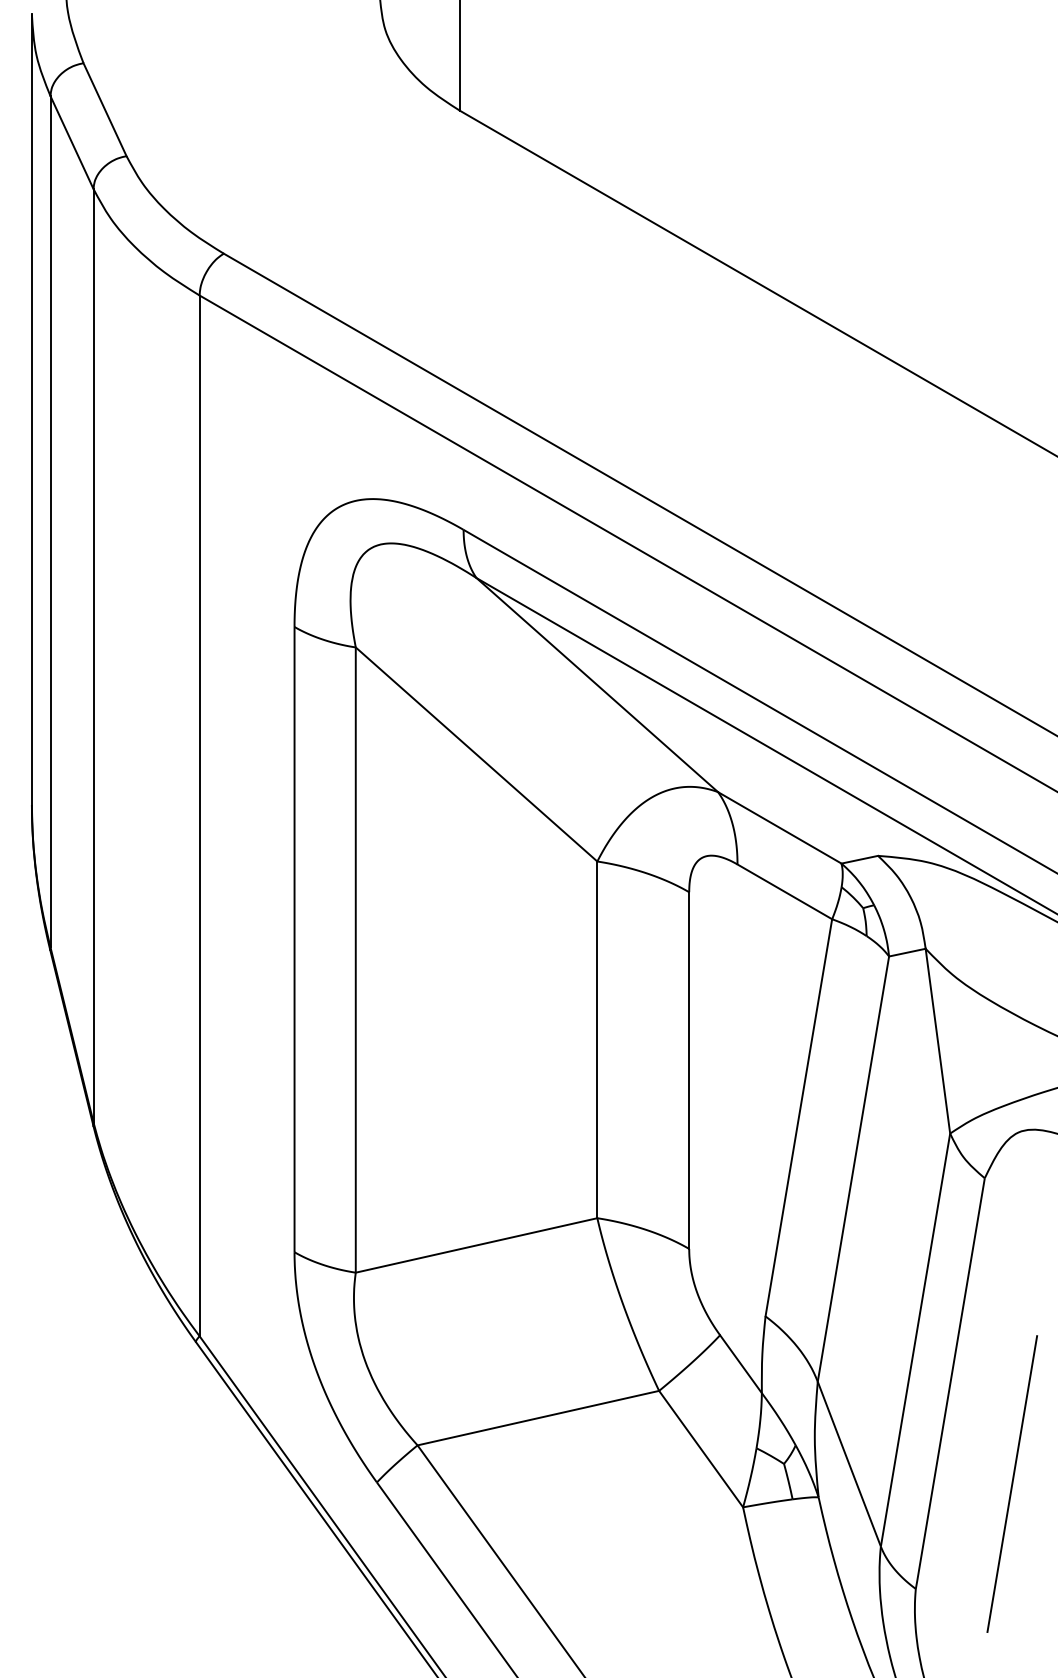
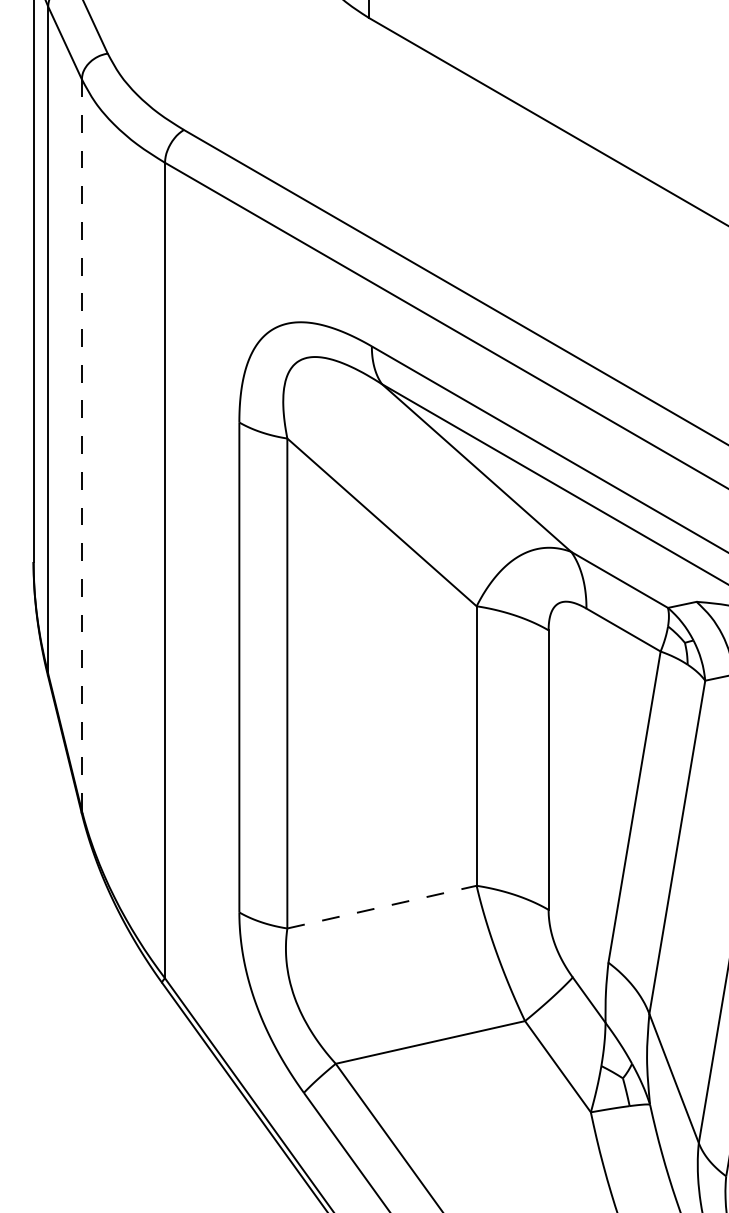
line: (93, 655) -> (81, 444), solid -> dashed
line: (476, 1245) -> (381, 907), solid -> dashed

